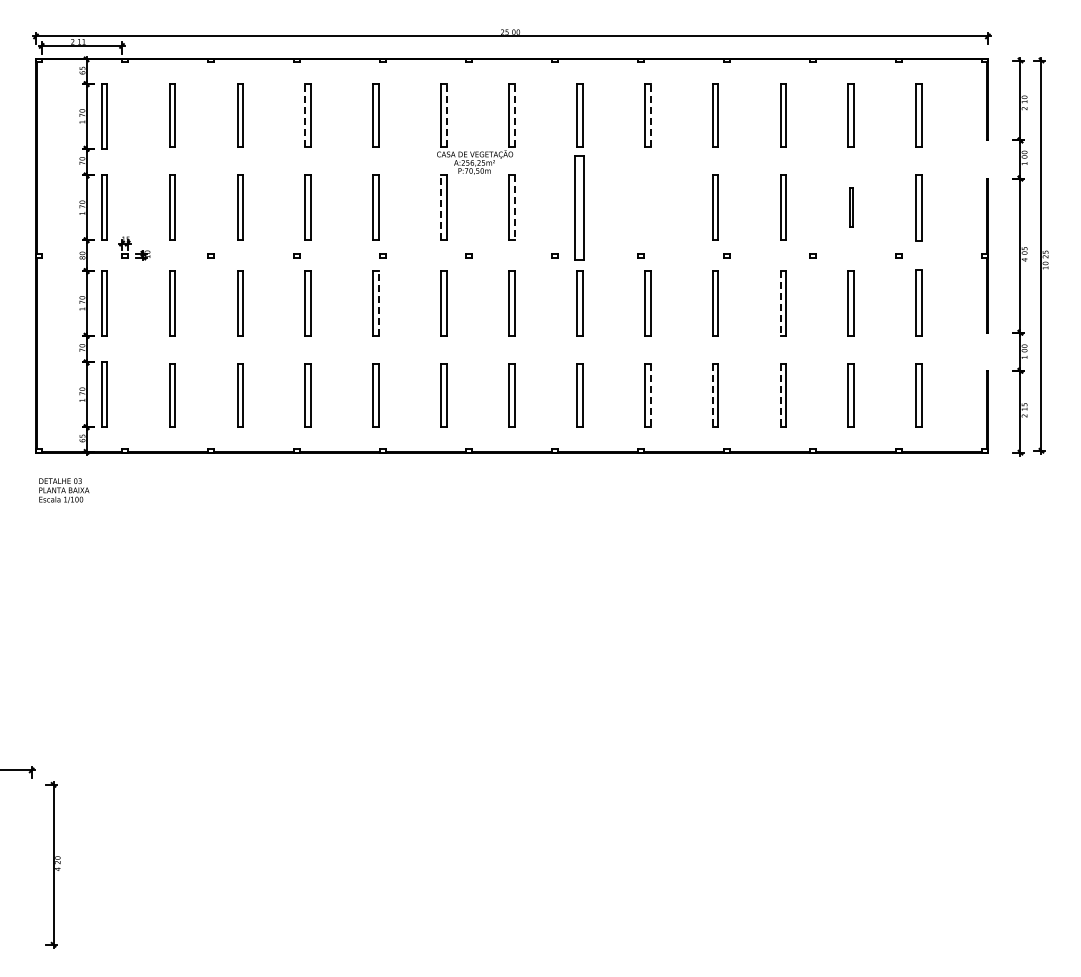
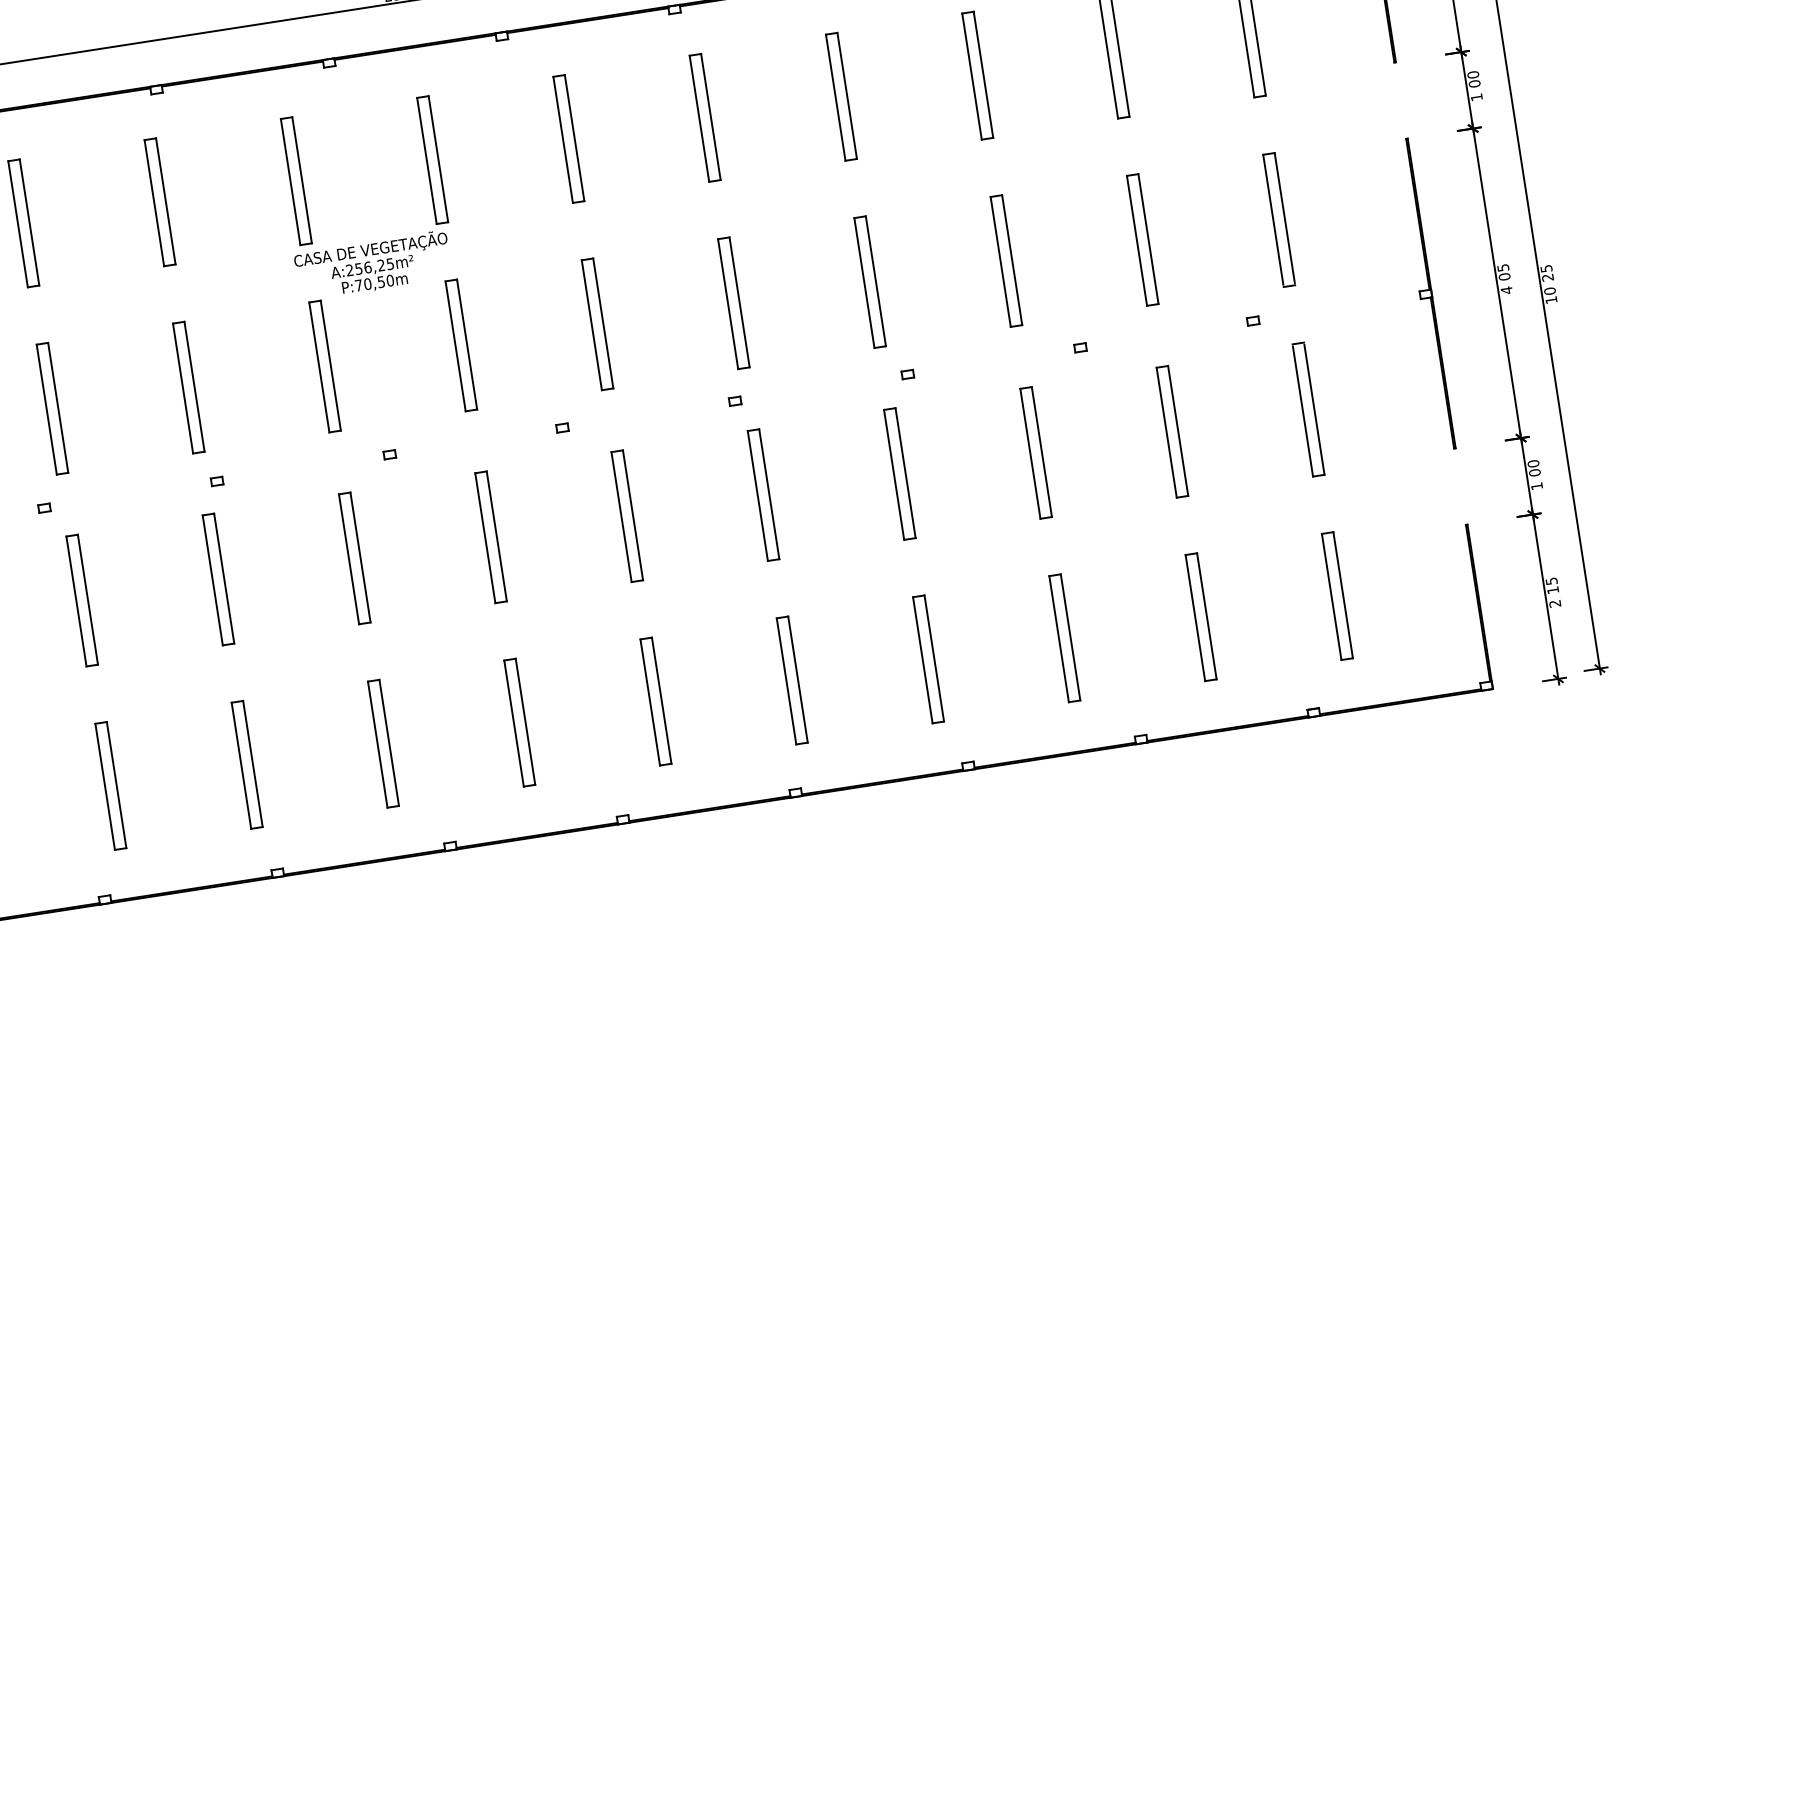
line: (305, 115) -> (18, 224), dashed -> solid
line: (446, 115) -> (301, 180), dashed -> solid
line: (514, 115) -> (437, 159), dashed -> solid
line: (650, 115) -> (710, 116), dashed -> solid
line: (441, 207) -> (319, 366), dashed -> solid
part: (579, 207) -> (596, 323), size x0.62
part: (647, 207) -> (733, 302), added
part: (850, 207) -> (1140, 239), size x1.67
line: (514, 208) -> (466, 345), dashed -> solid
line: (379, 302) -> (224, 576), dashed -> solid
line: (780, 303) -> (1030, 453), dashed -> solid
line: (650, 396) -> (798, 681), dashed -> solid
line: (712, 396) -> (922, 661), dashed -> solid
line: (780, 396) -> (1059, 640), dashed -> solid

